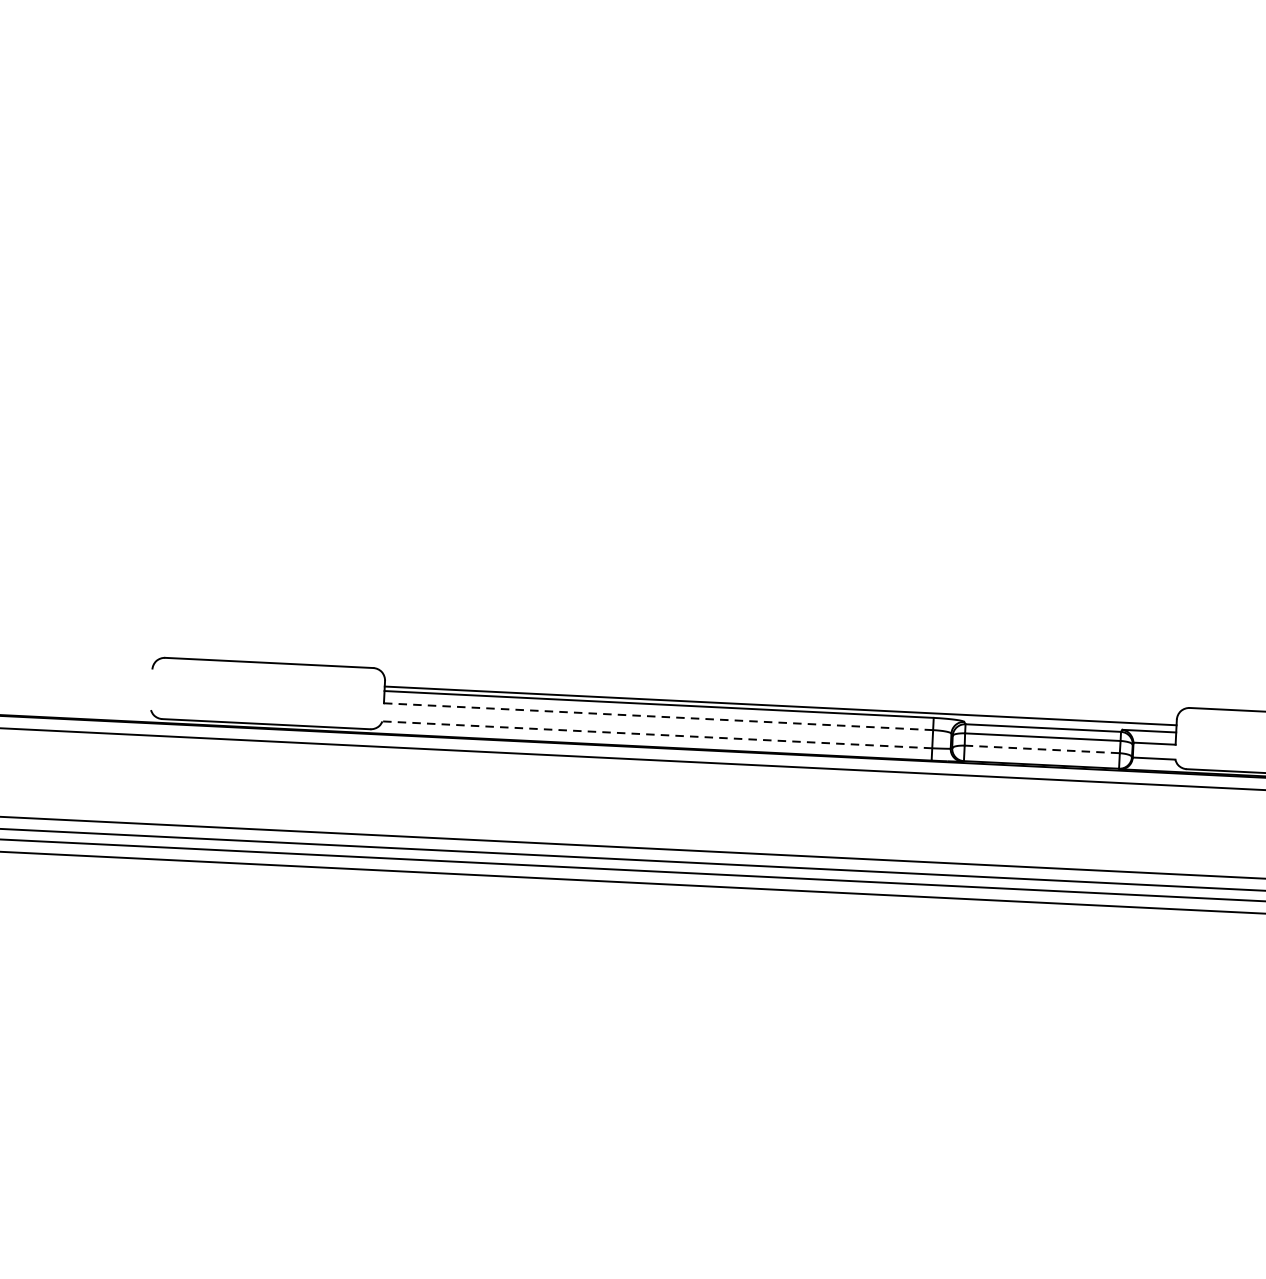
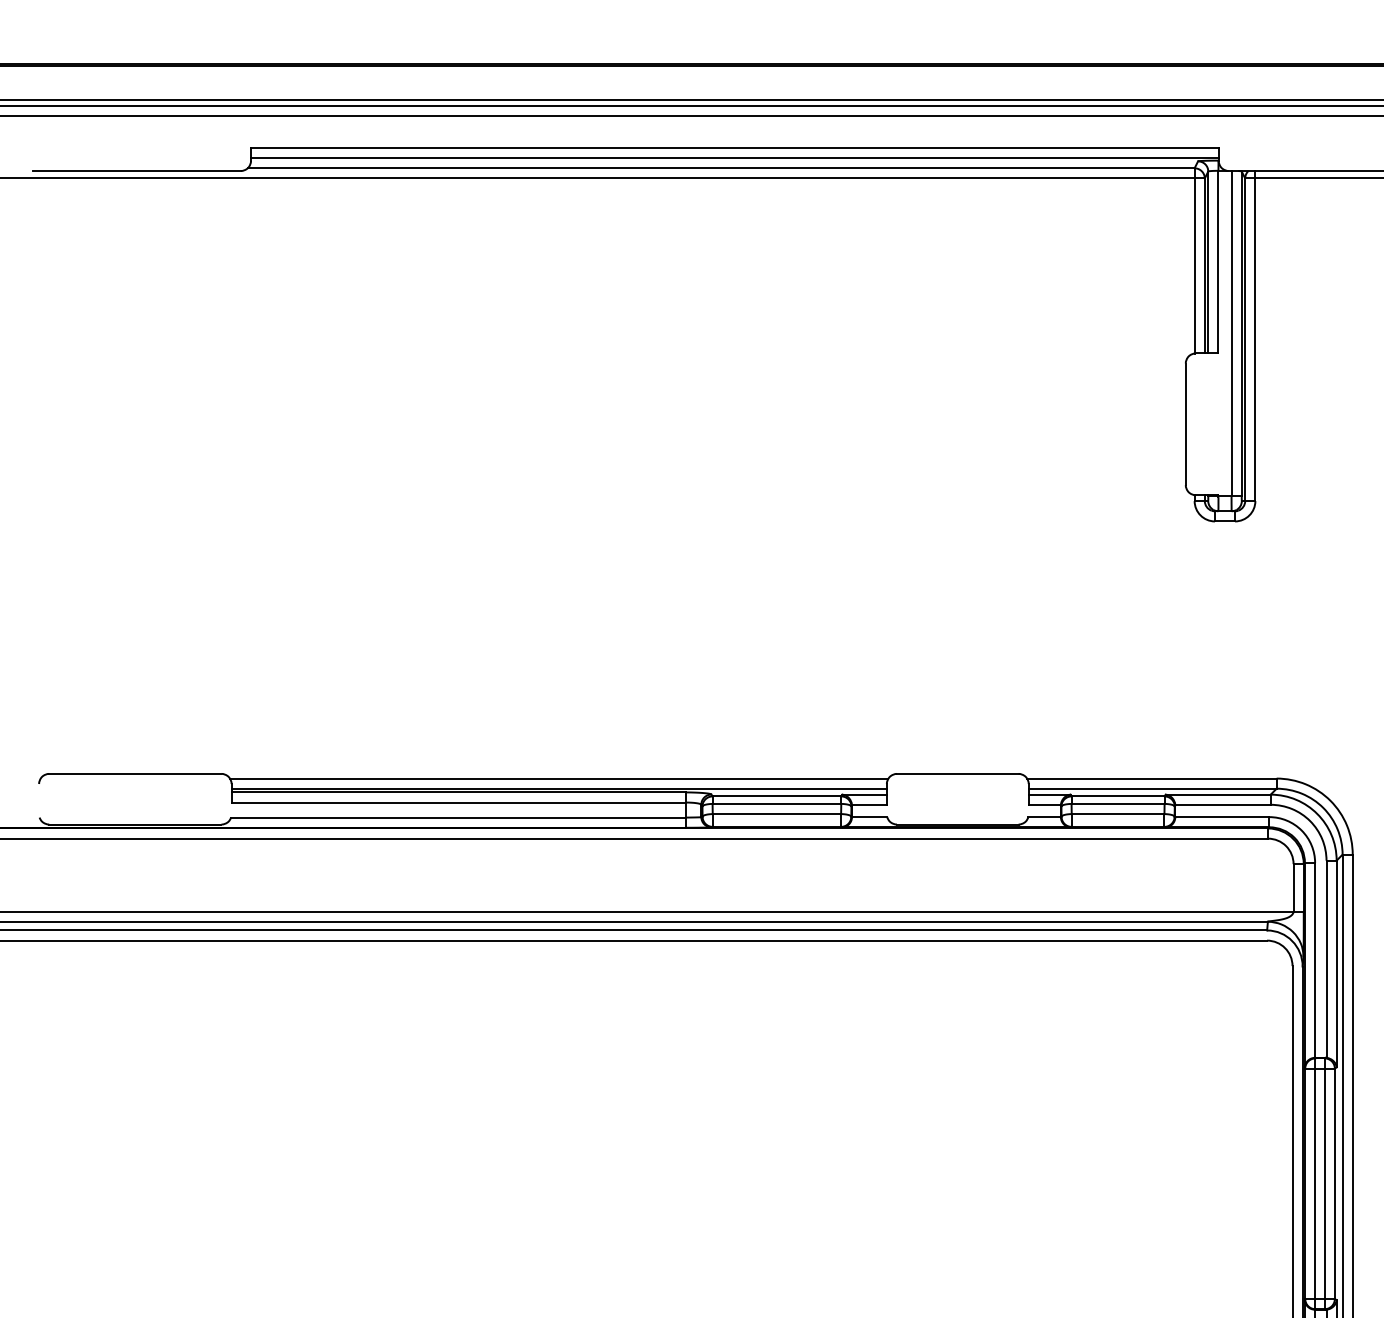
line: (780, 693) -> (558, 778), added
line: (659, 716) -> (459, 802), dashed -> solid
line: (657, 734) -> (458, 817), dashed -> solid
line: (1042, 749) -> (777, 814), dashed -> solid

